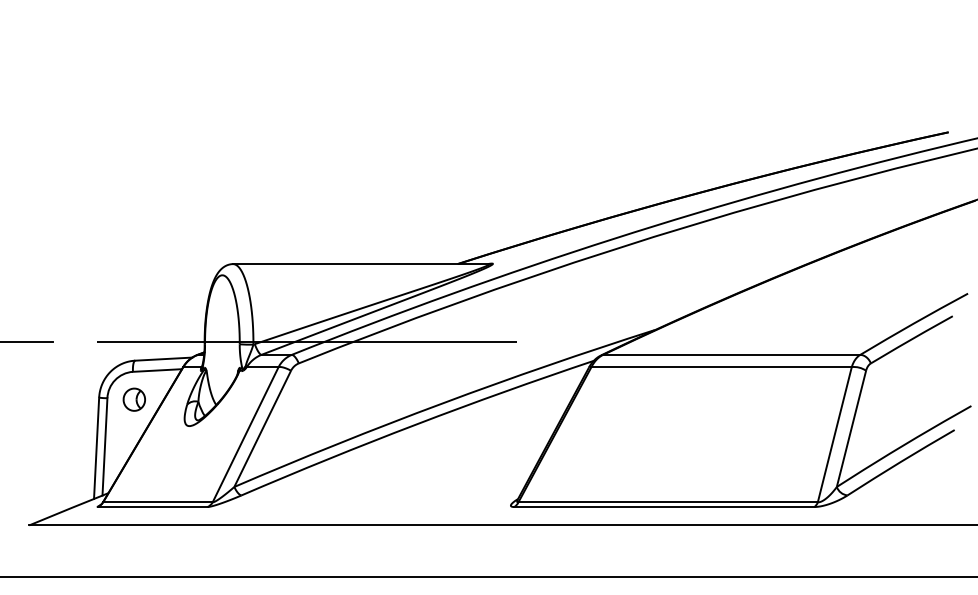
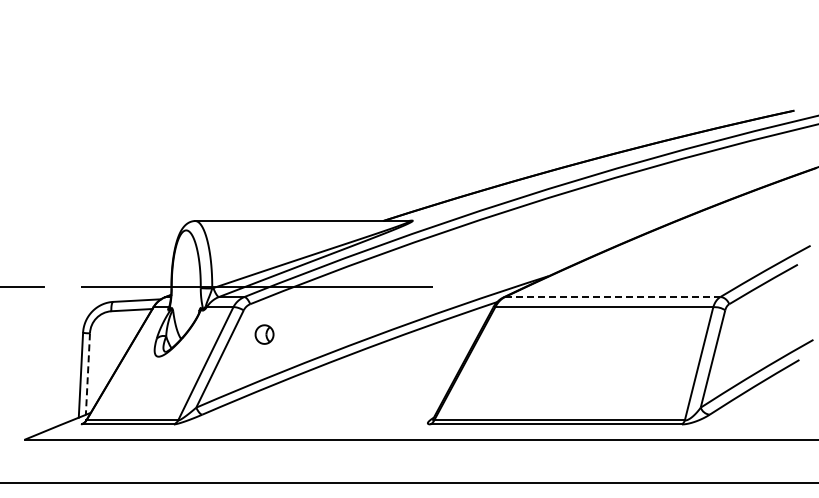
line: (731, 355) -> (612, 297), solid -> dashed
part: (134, 399) -> (264, 334), moved
line: (104, 447) -> (87, 374), solid -> dashed

